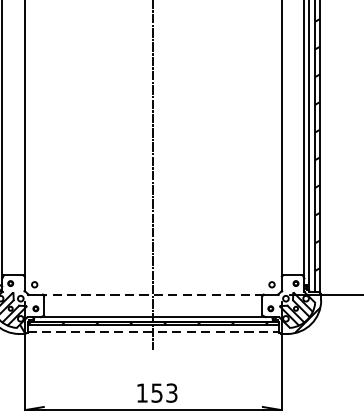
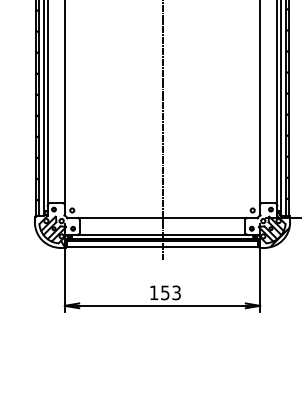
line: (153, 293) -> (162, 217), dashed -> solid
line: (153, 332) -> (162, 246), dashed -> solid

